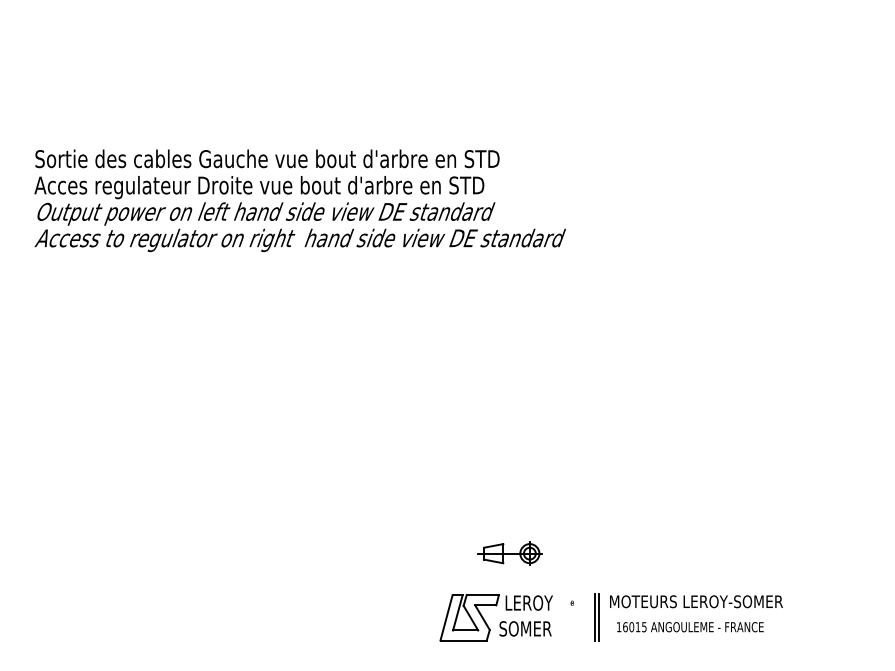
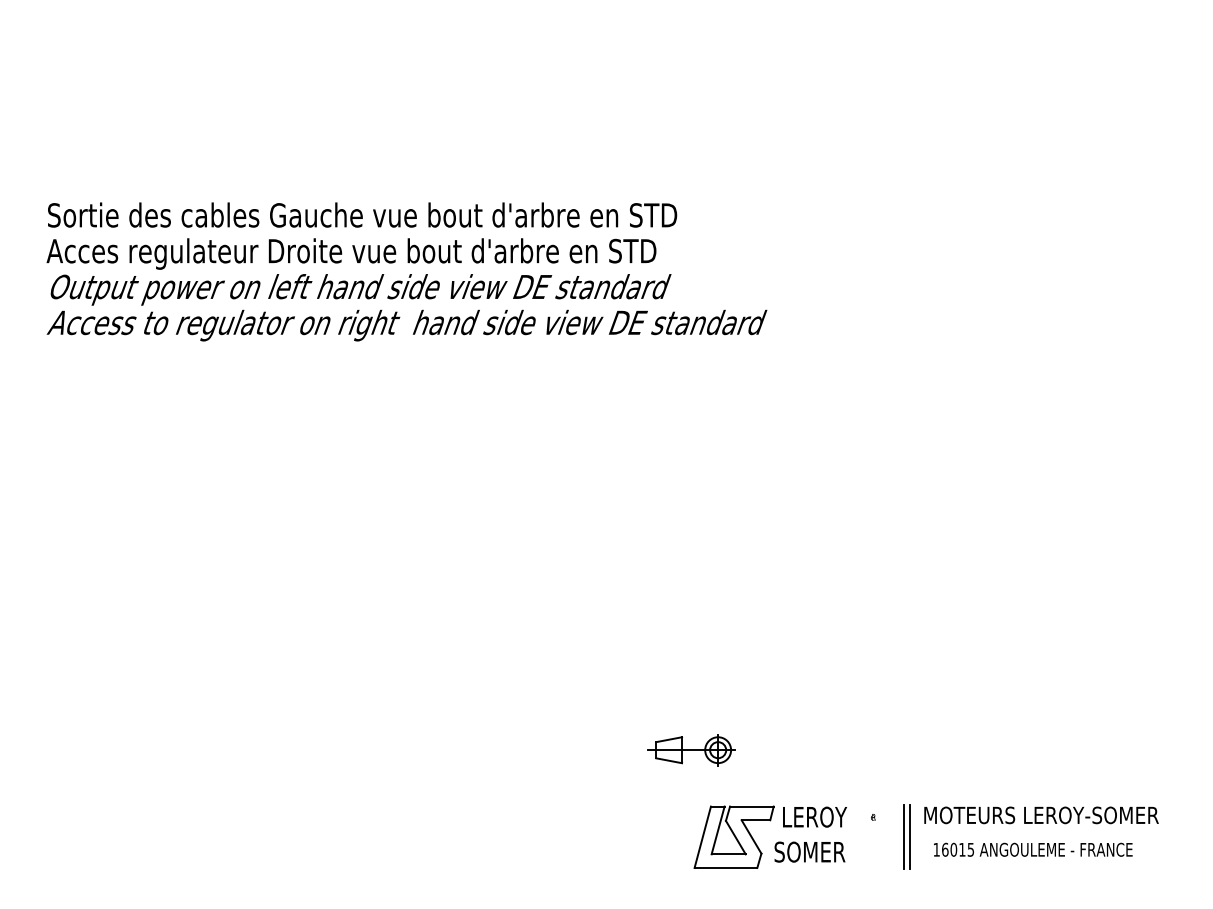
part: (617, 622) -> (934, 843), moved

